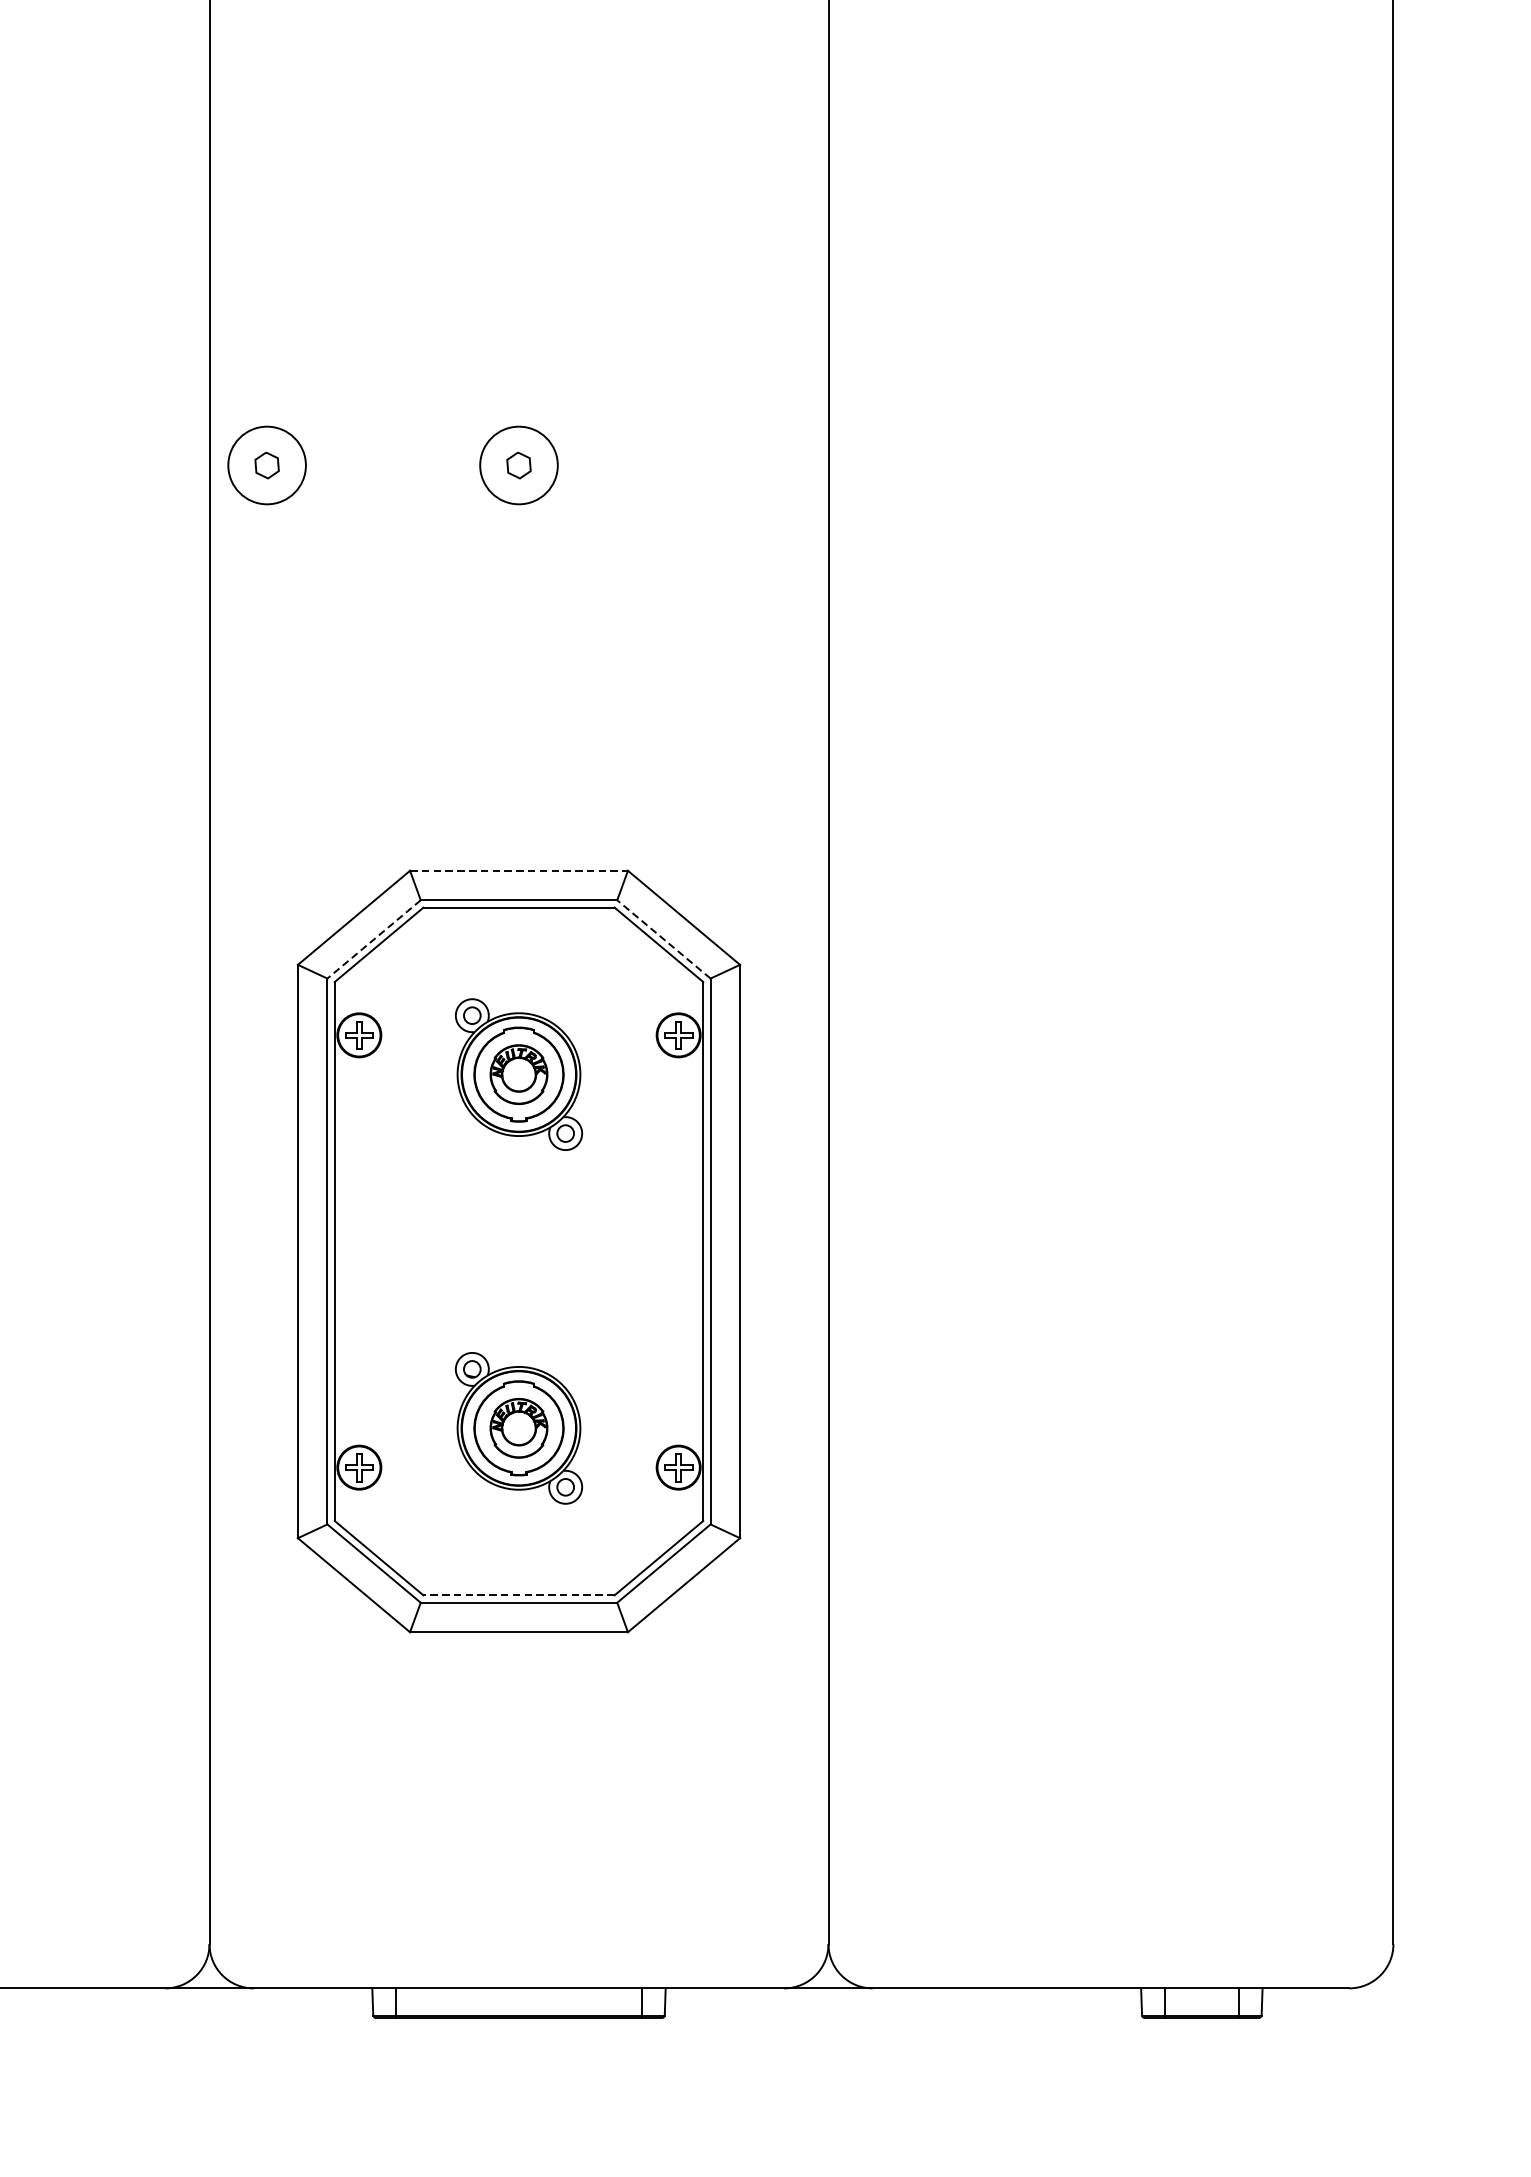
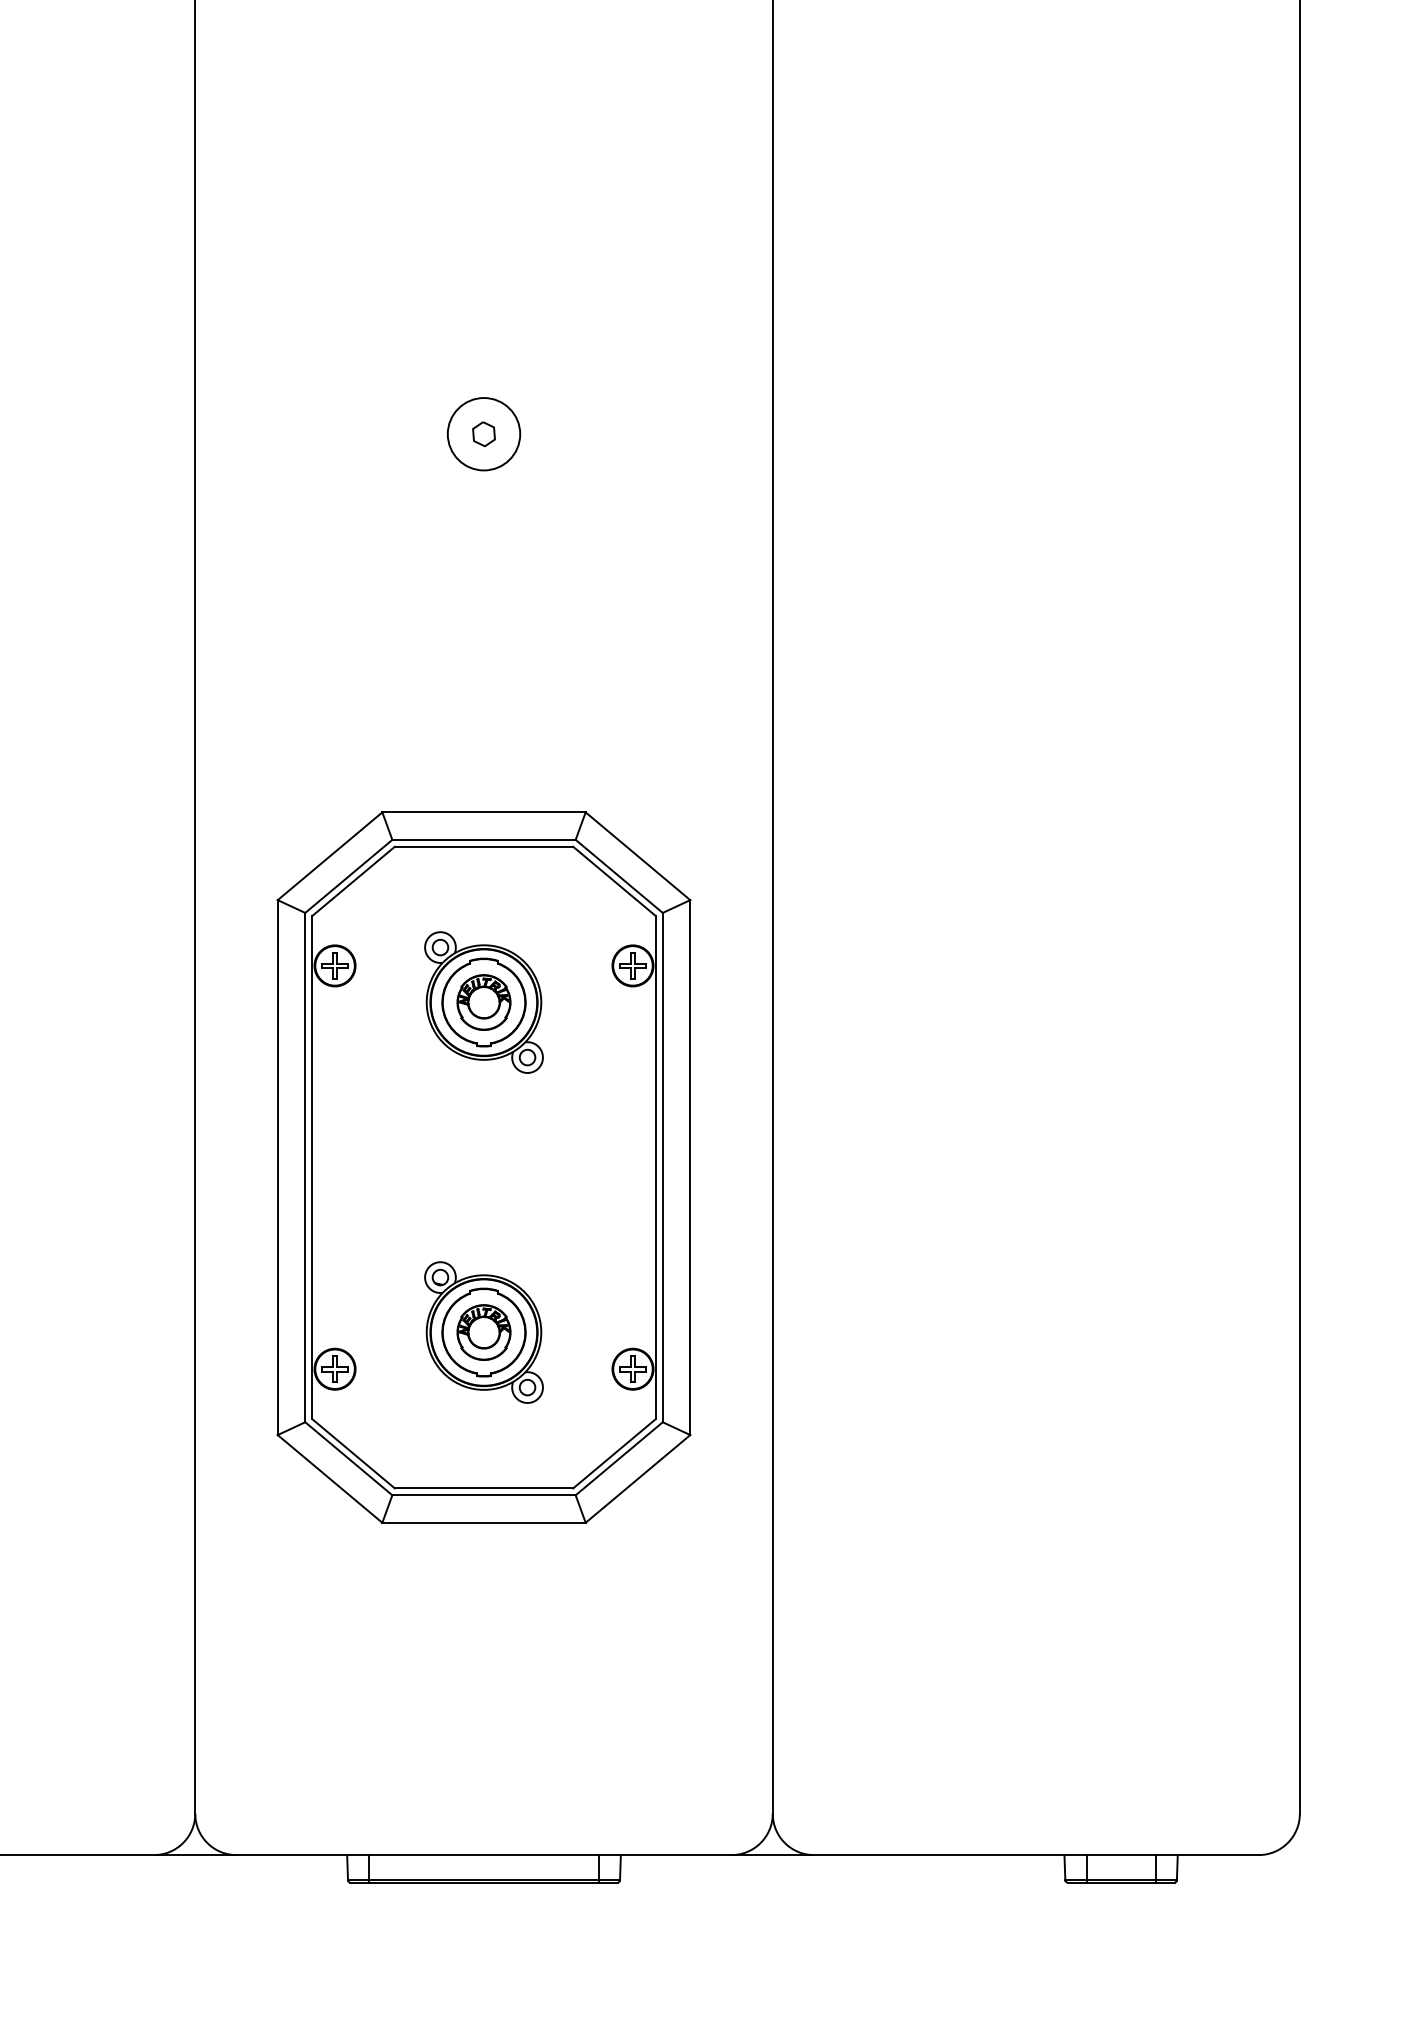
part: (266, 465) -> (248, 434), removed
line: (519, 870) -> (484, 812), dashed -> solid
line: (373, 939) -> (348, 876), dashed -> solid
line: (664, 939) -> (619, 876), dashed -> solid
line: (518, 1595) -> (483, 1488), dashed -> solid

